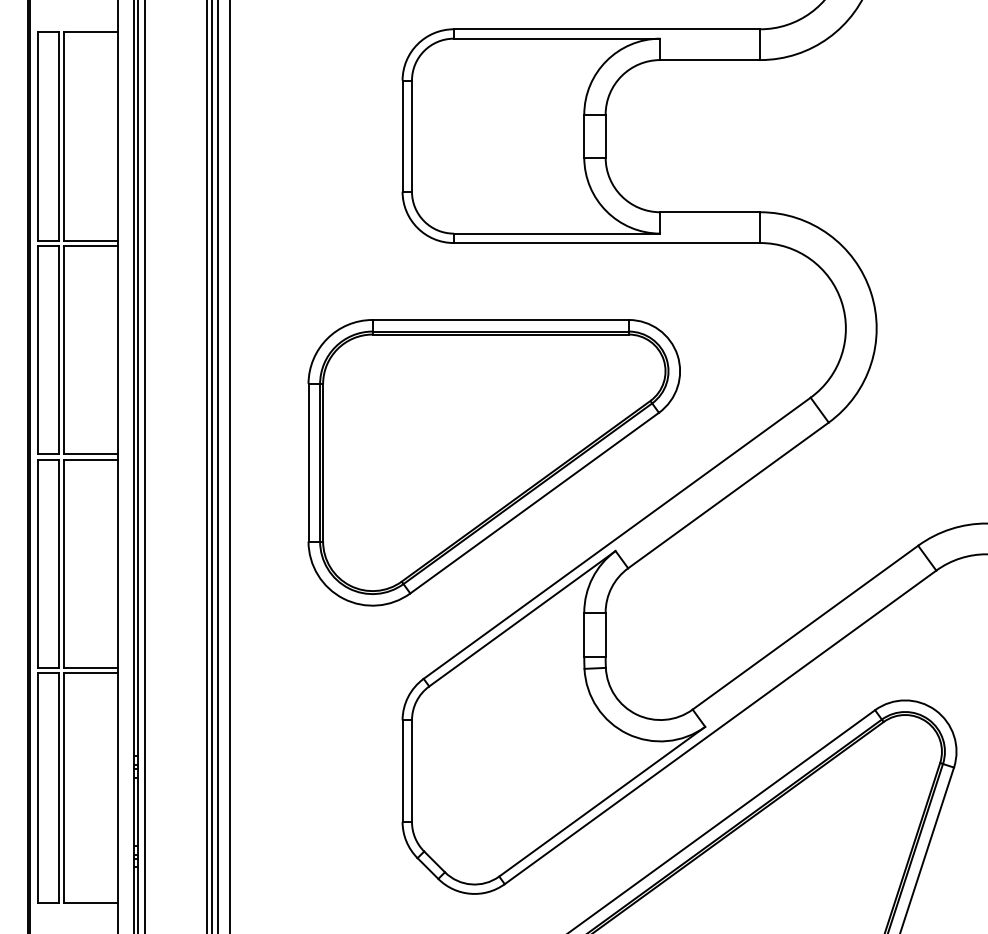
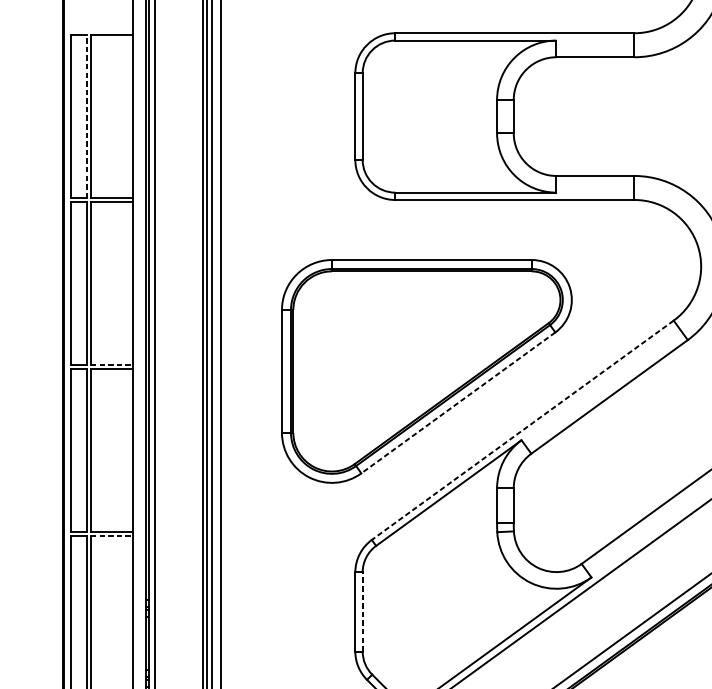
line: (58, 135) -> (86, 116), solid -> dashed
line: (91, 454) -> (112, 364), solid -> dashed
line: (534, 503) -> (458, 403), solid -> dashed
line: (616, 538) -> (522, 430), solid -> dashed
line: (91, 673) -> (112, 535), solid -> dashed
line: (411, 771) -> (362, 612), solid -> dashed

